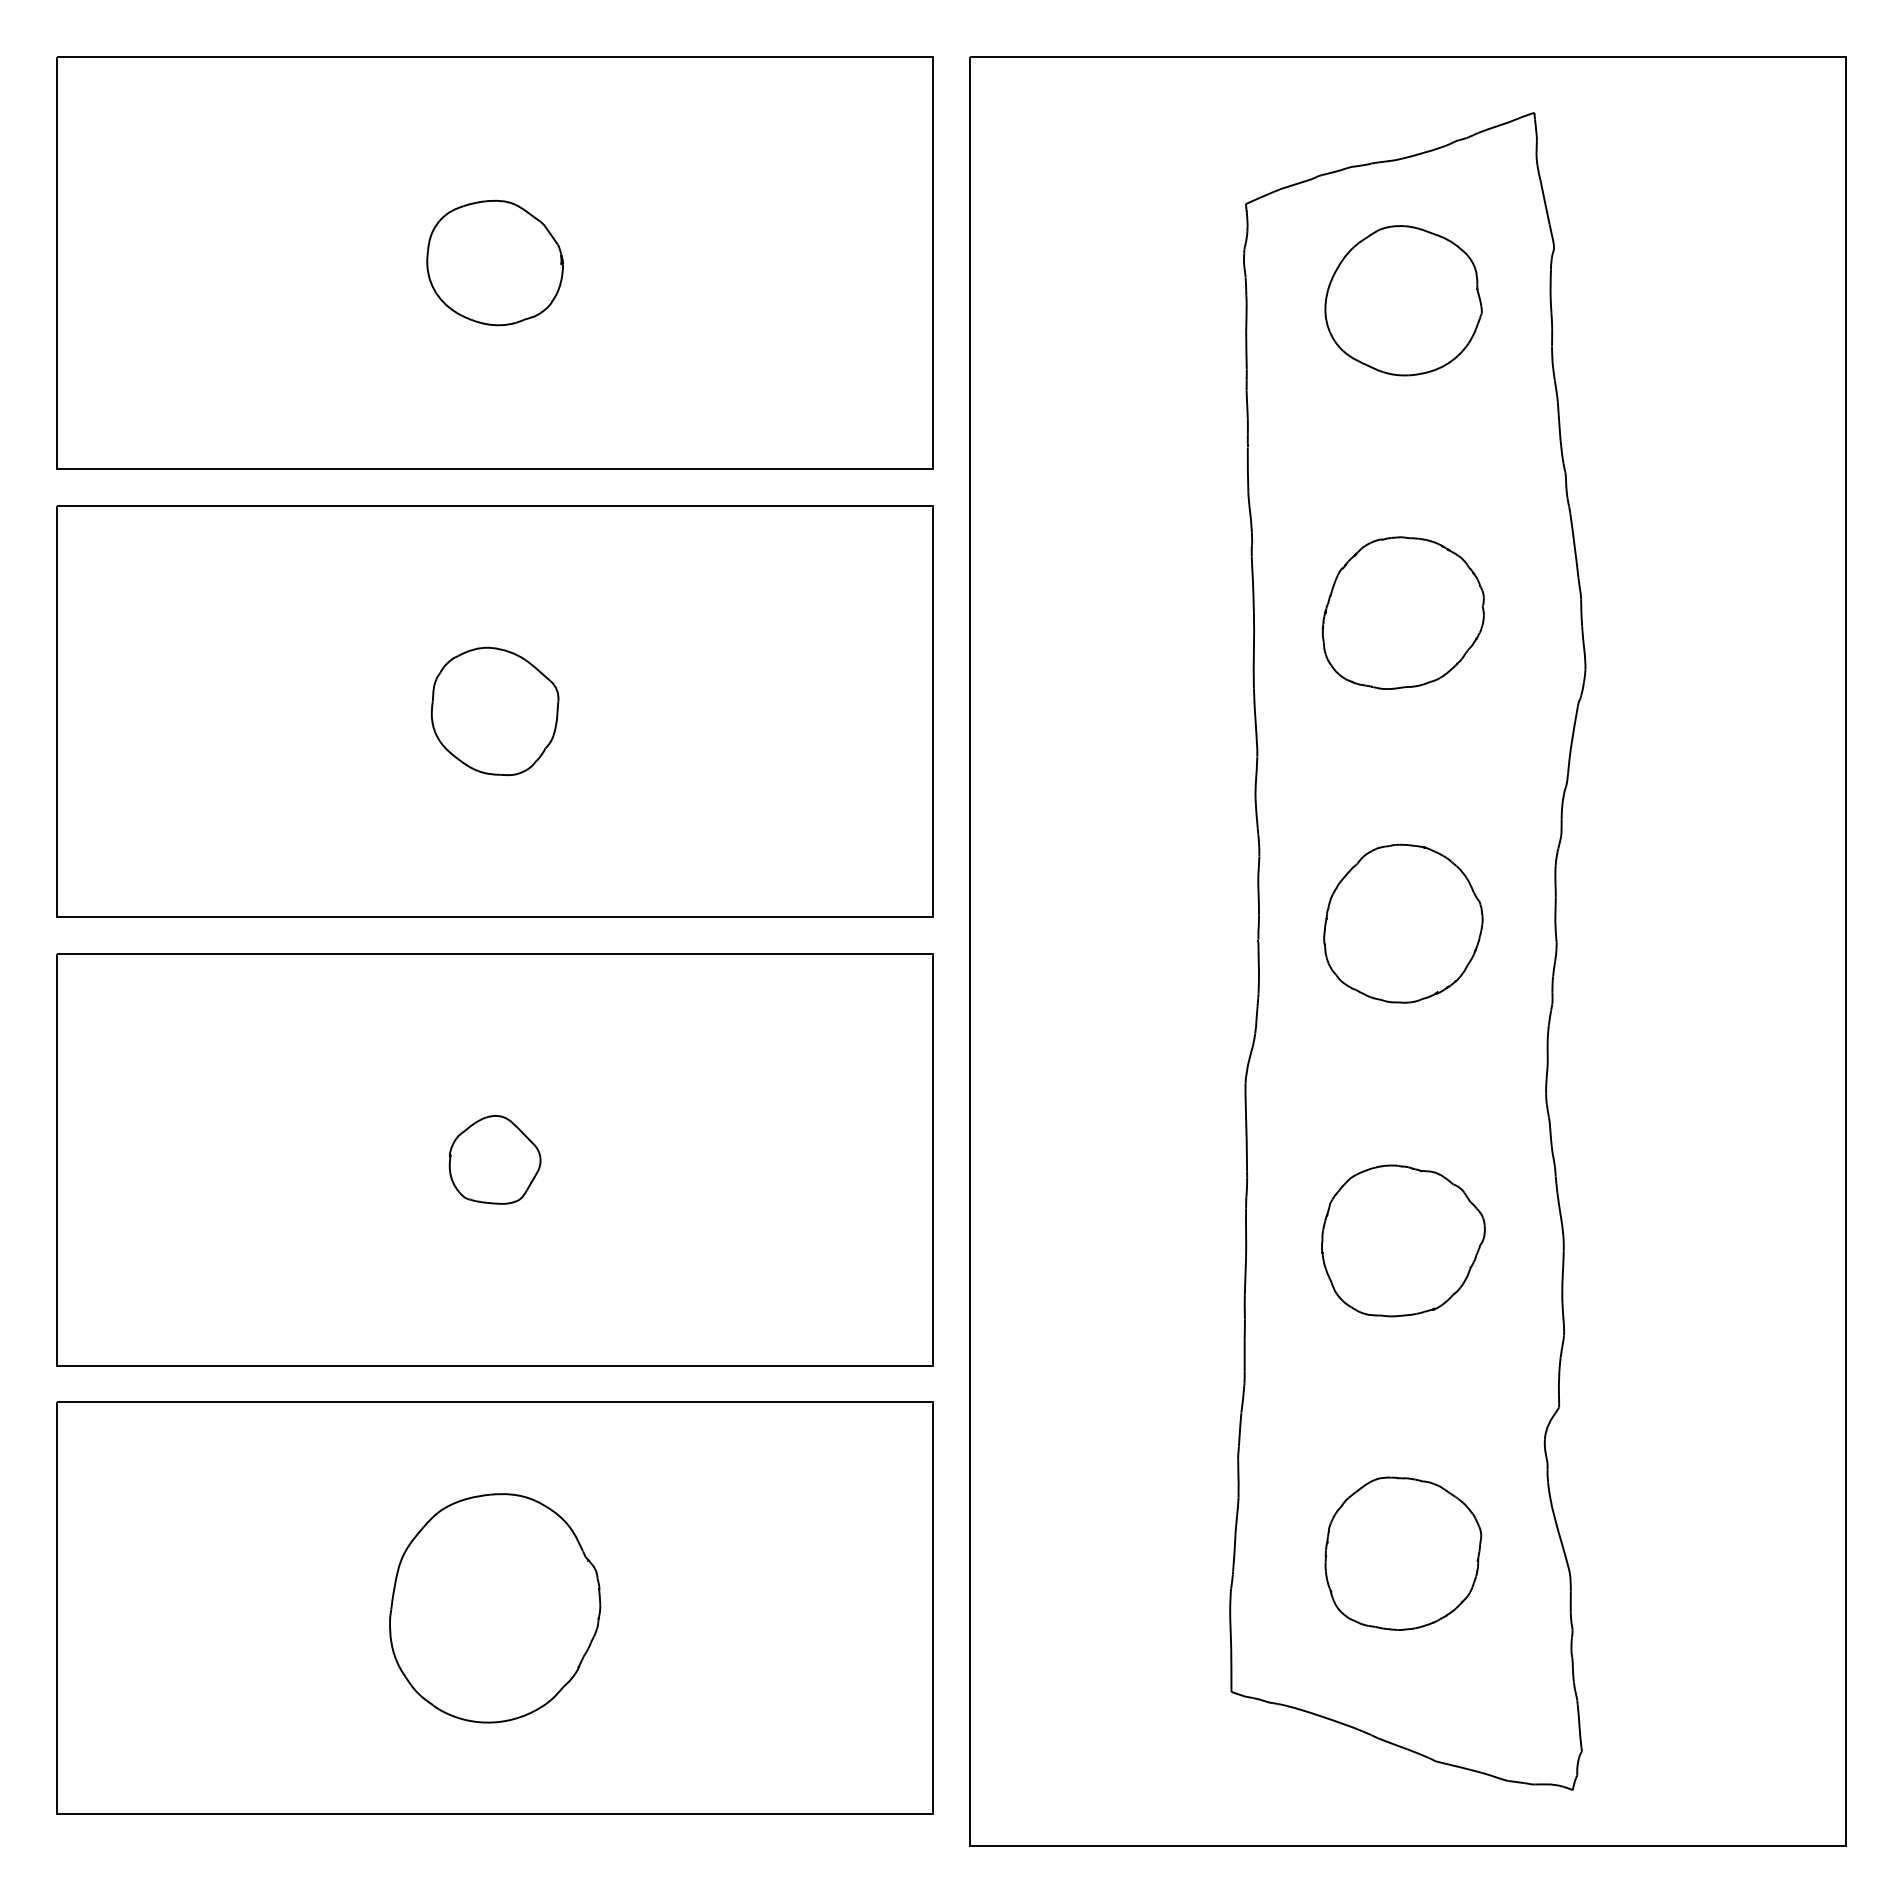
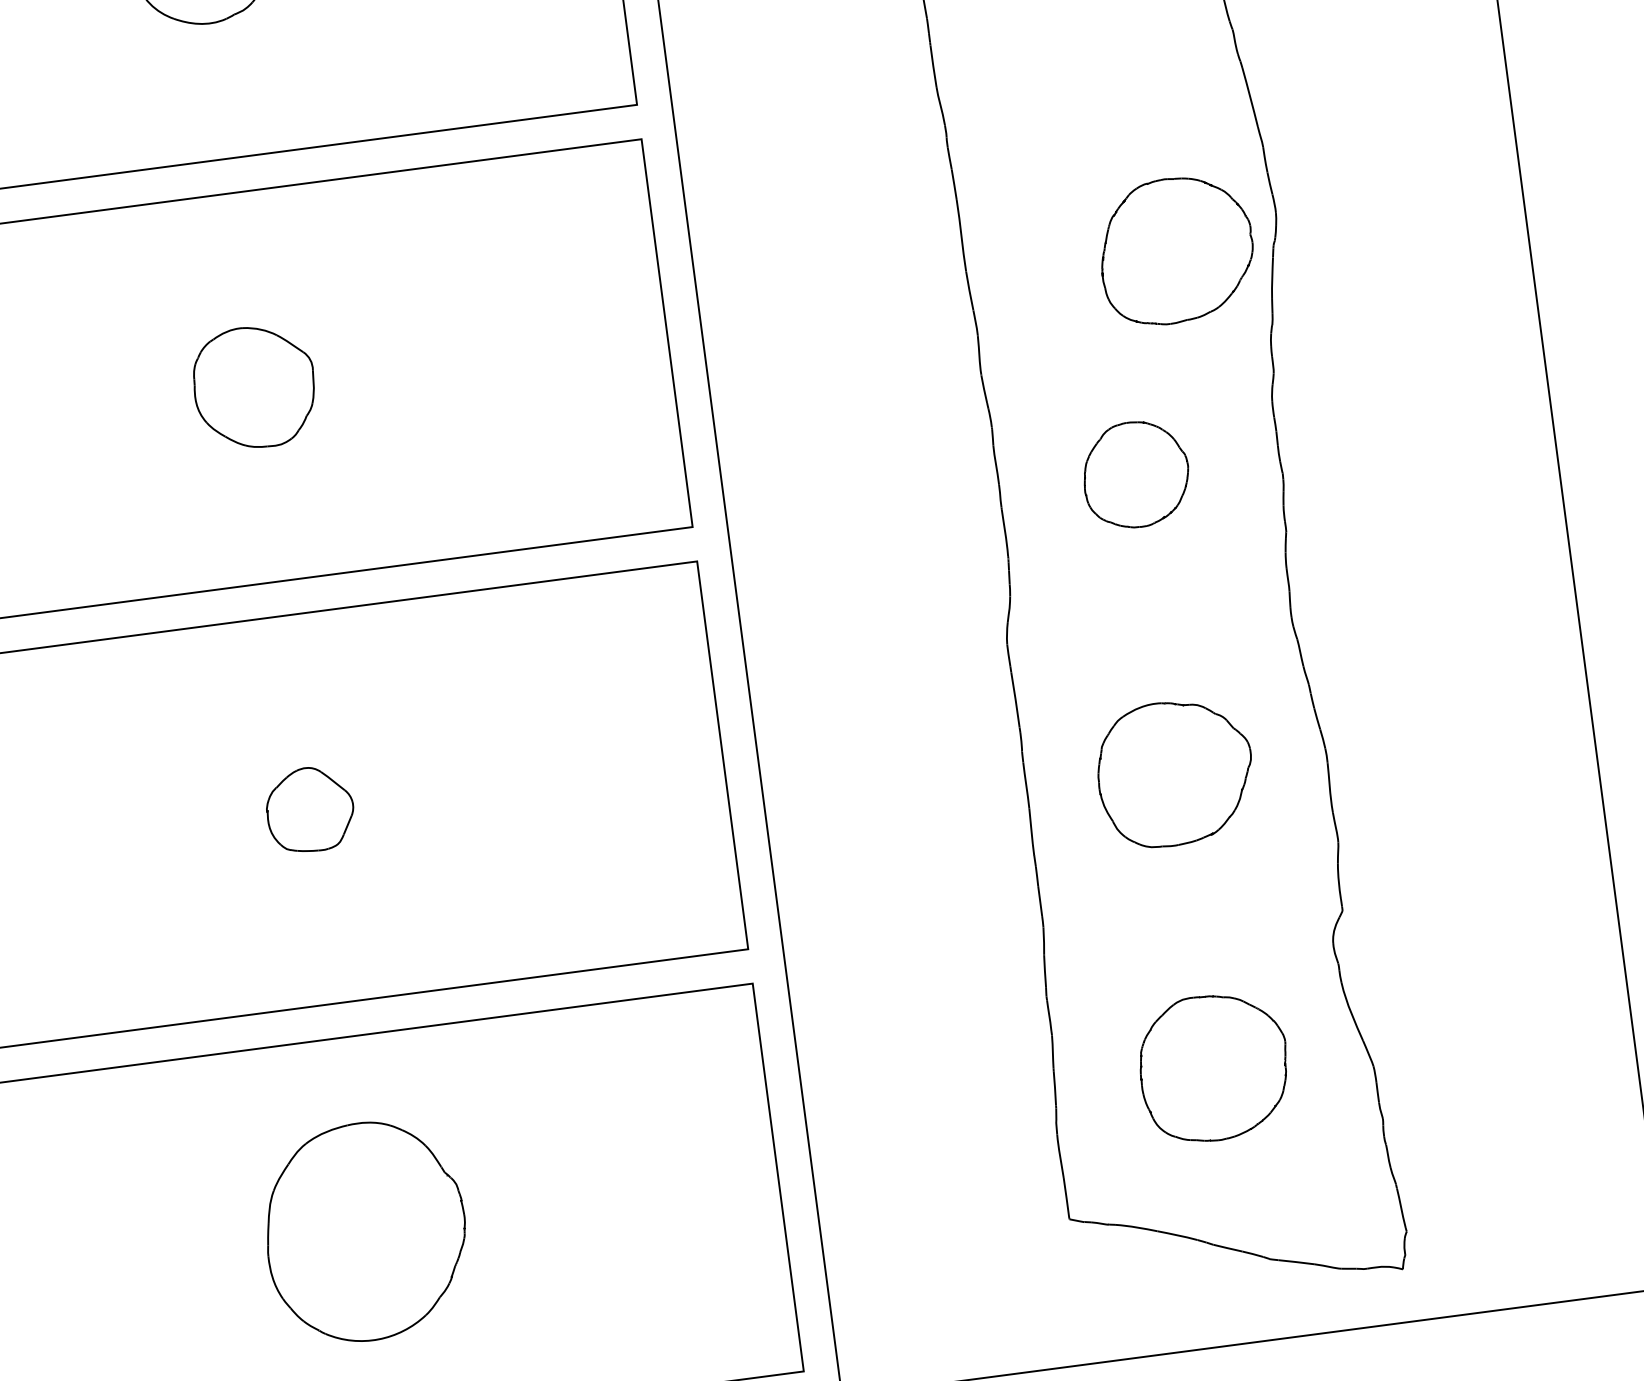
part: (1402, 612) -> (1175, 249), moved
part: (1403, 923) -> (1136, 474), size x0.7

